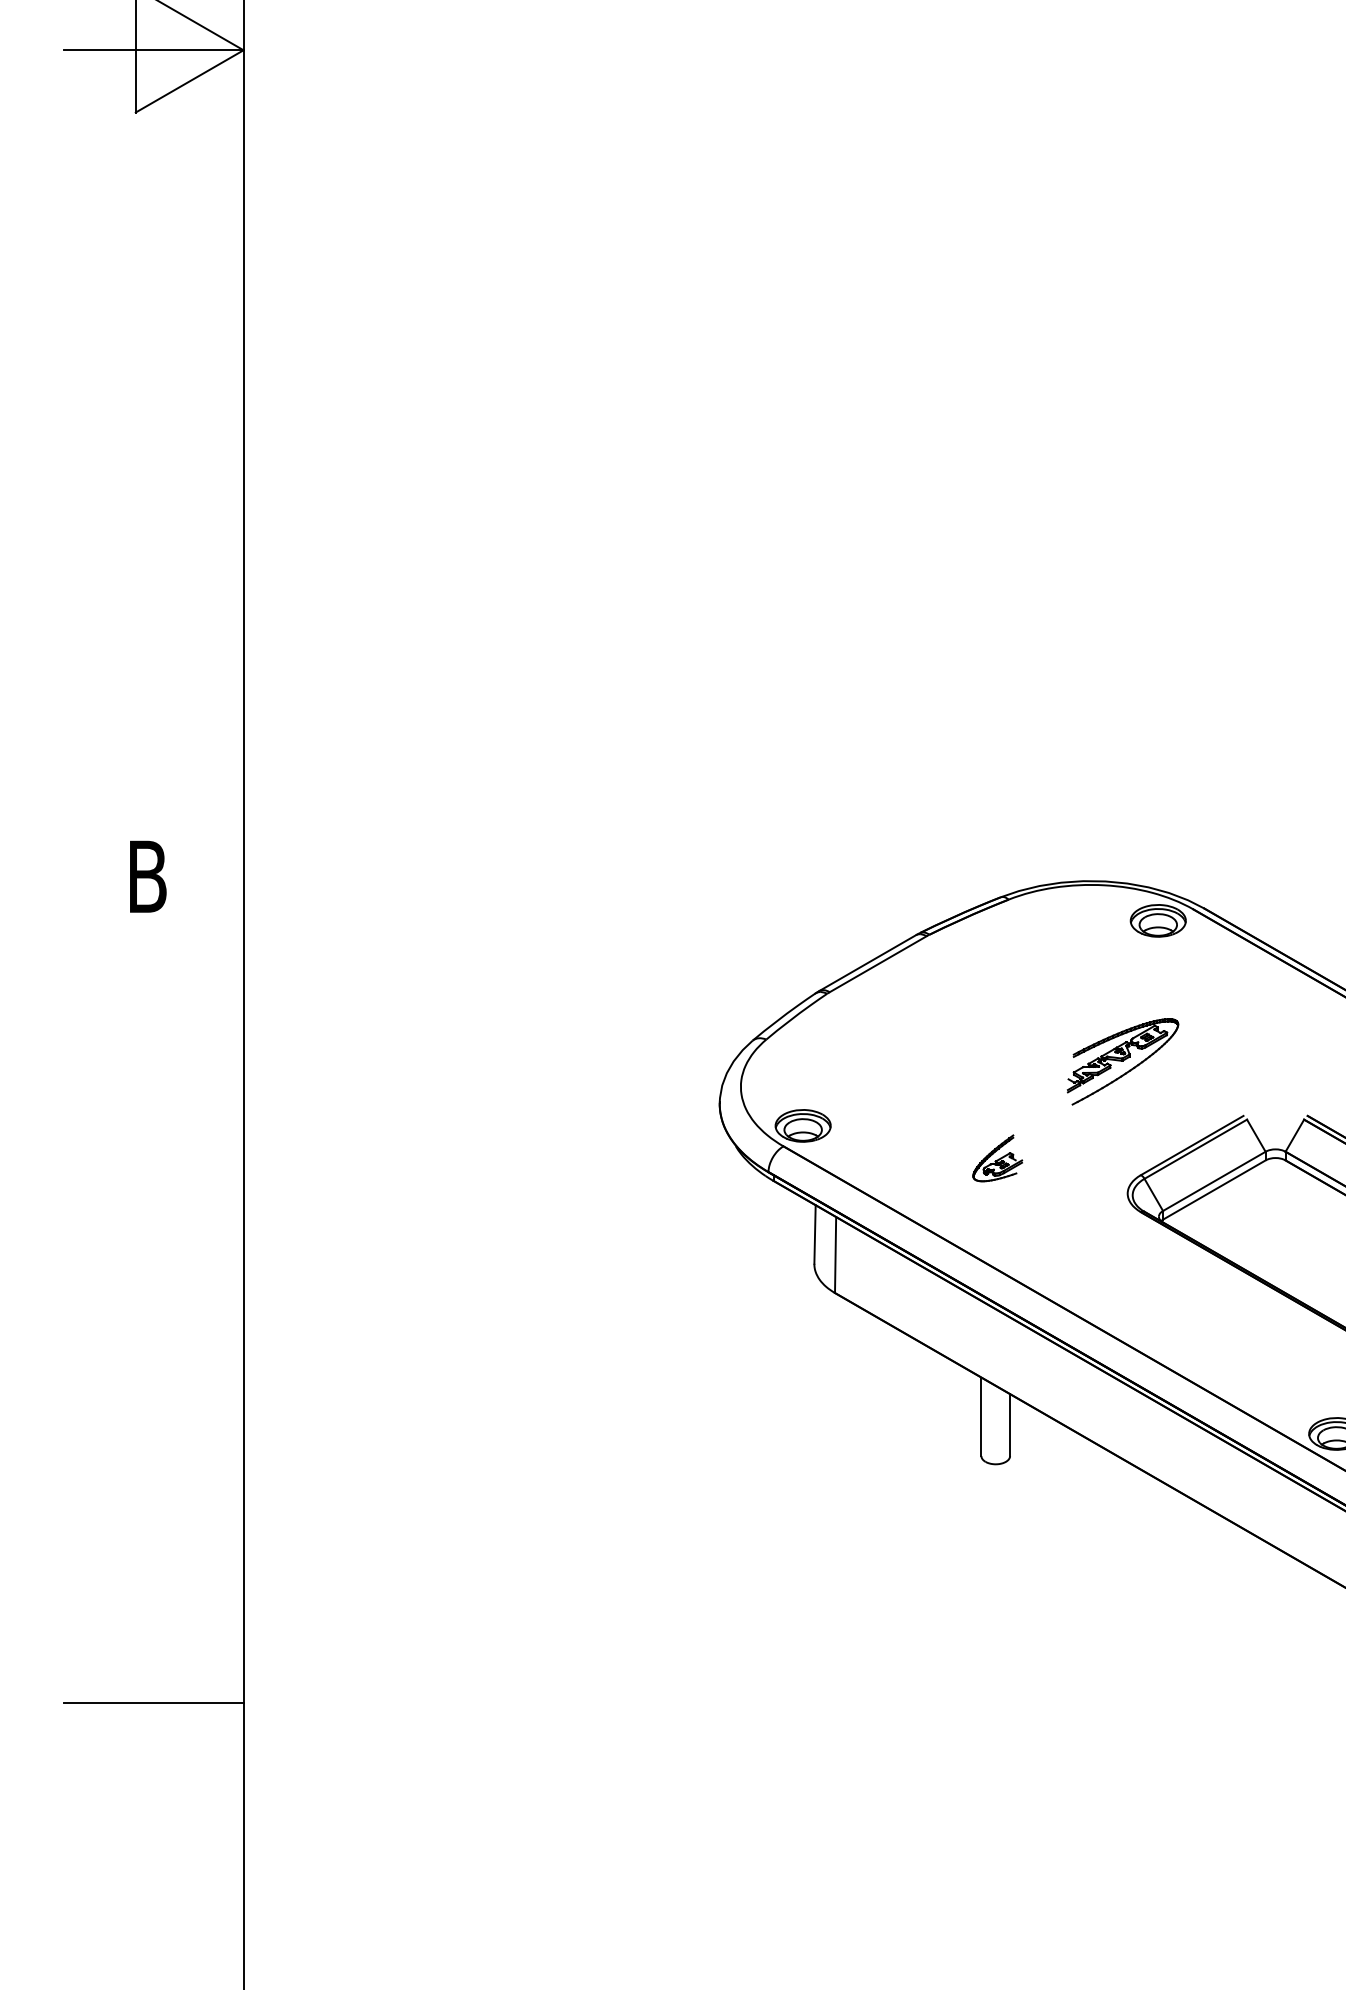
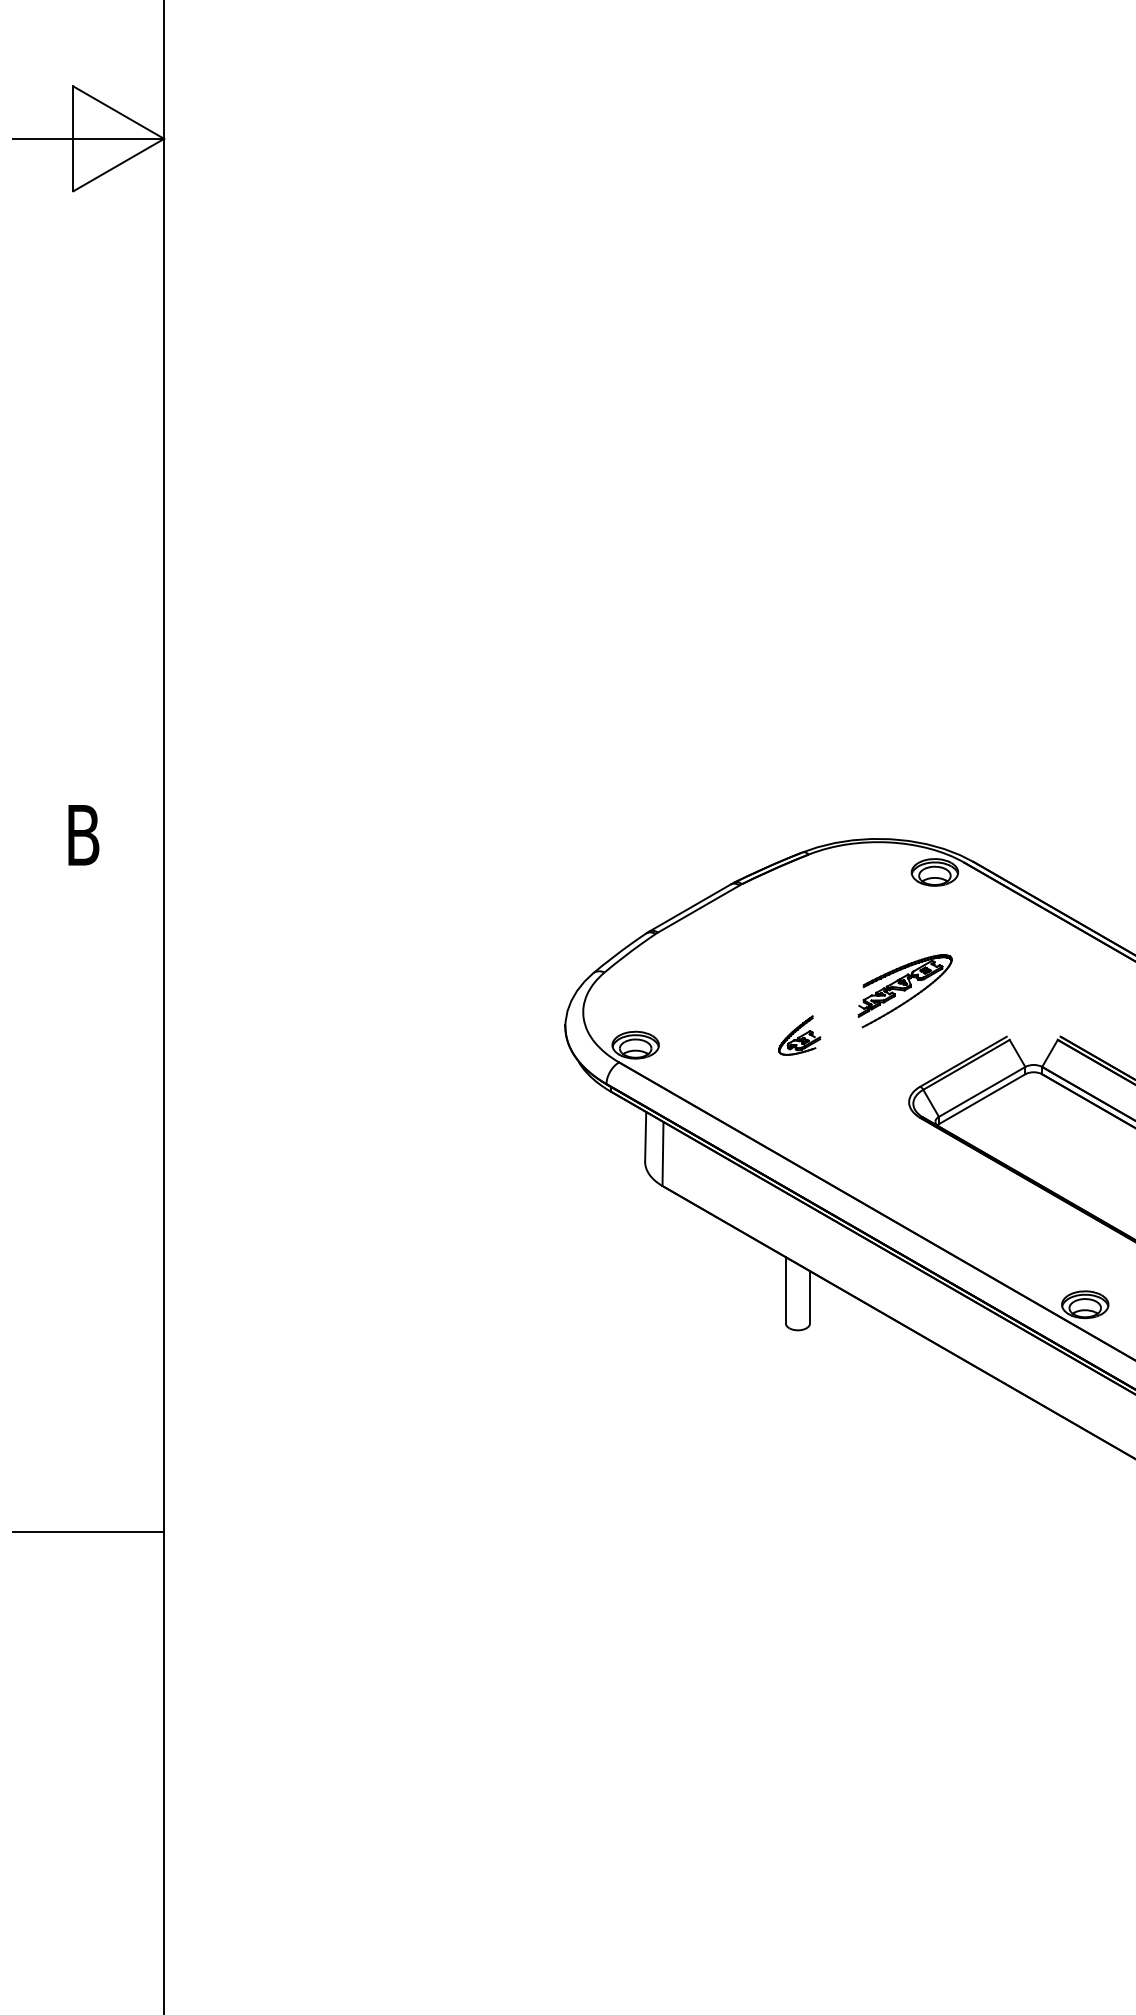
part: (997, 1158) -> (799, 1035), moved

